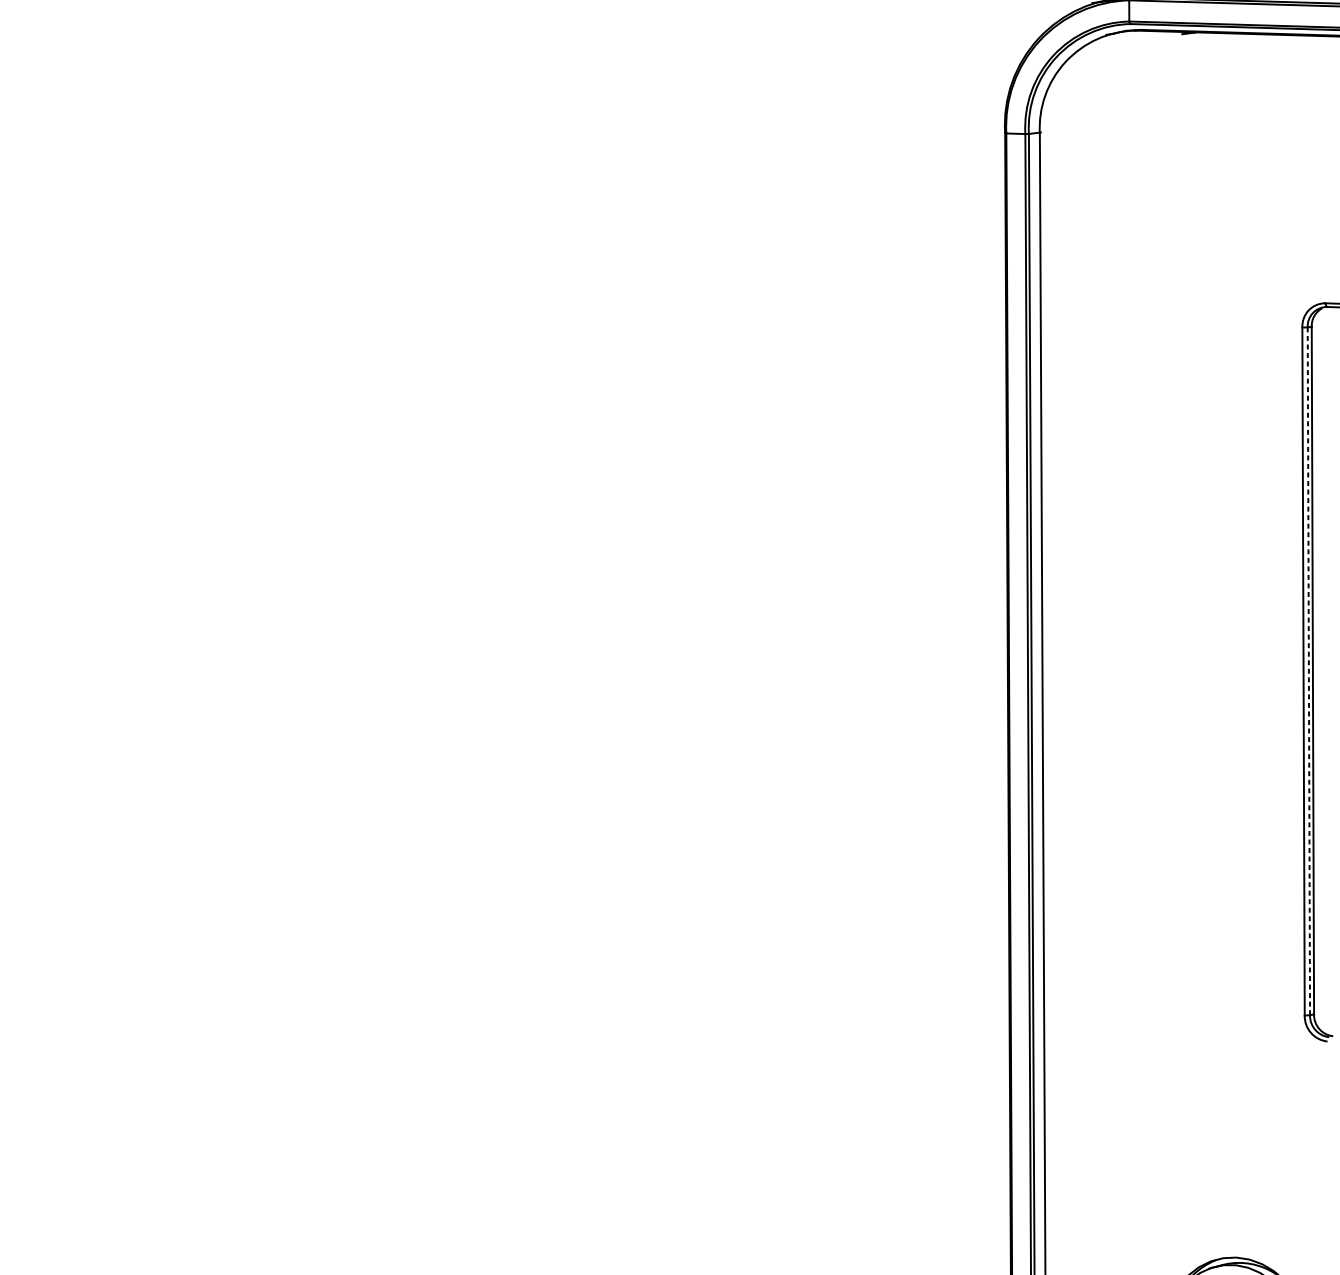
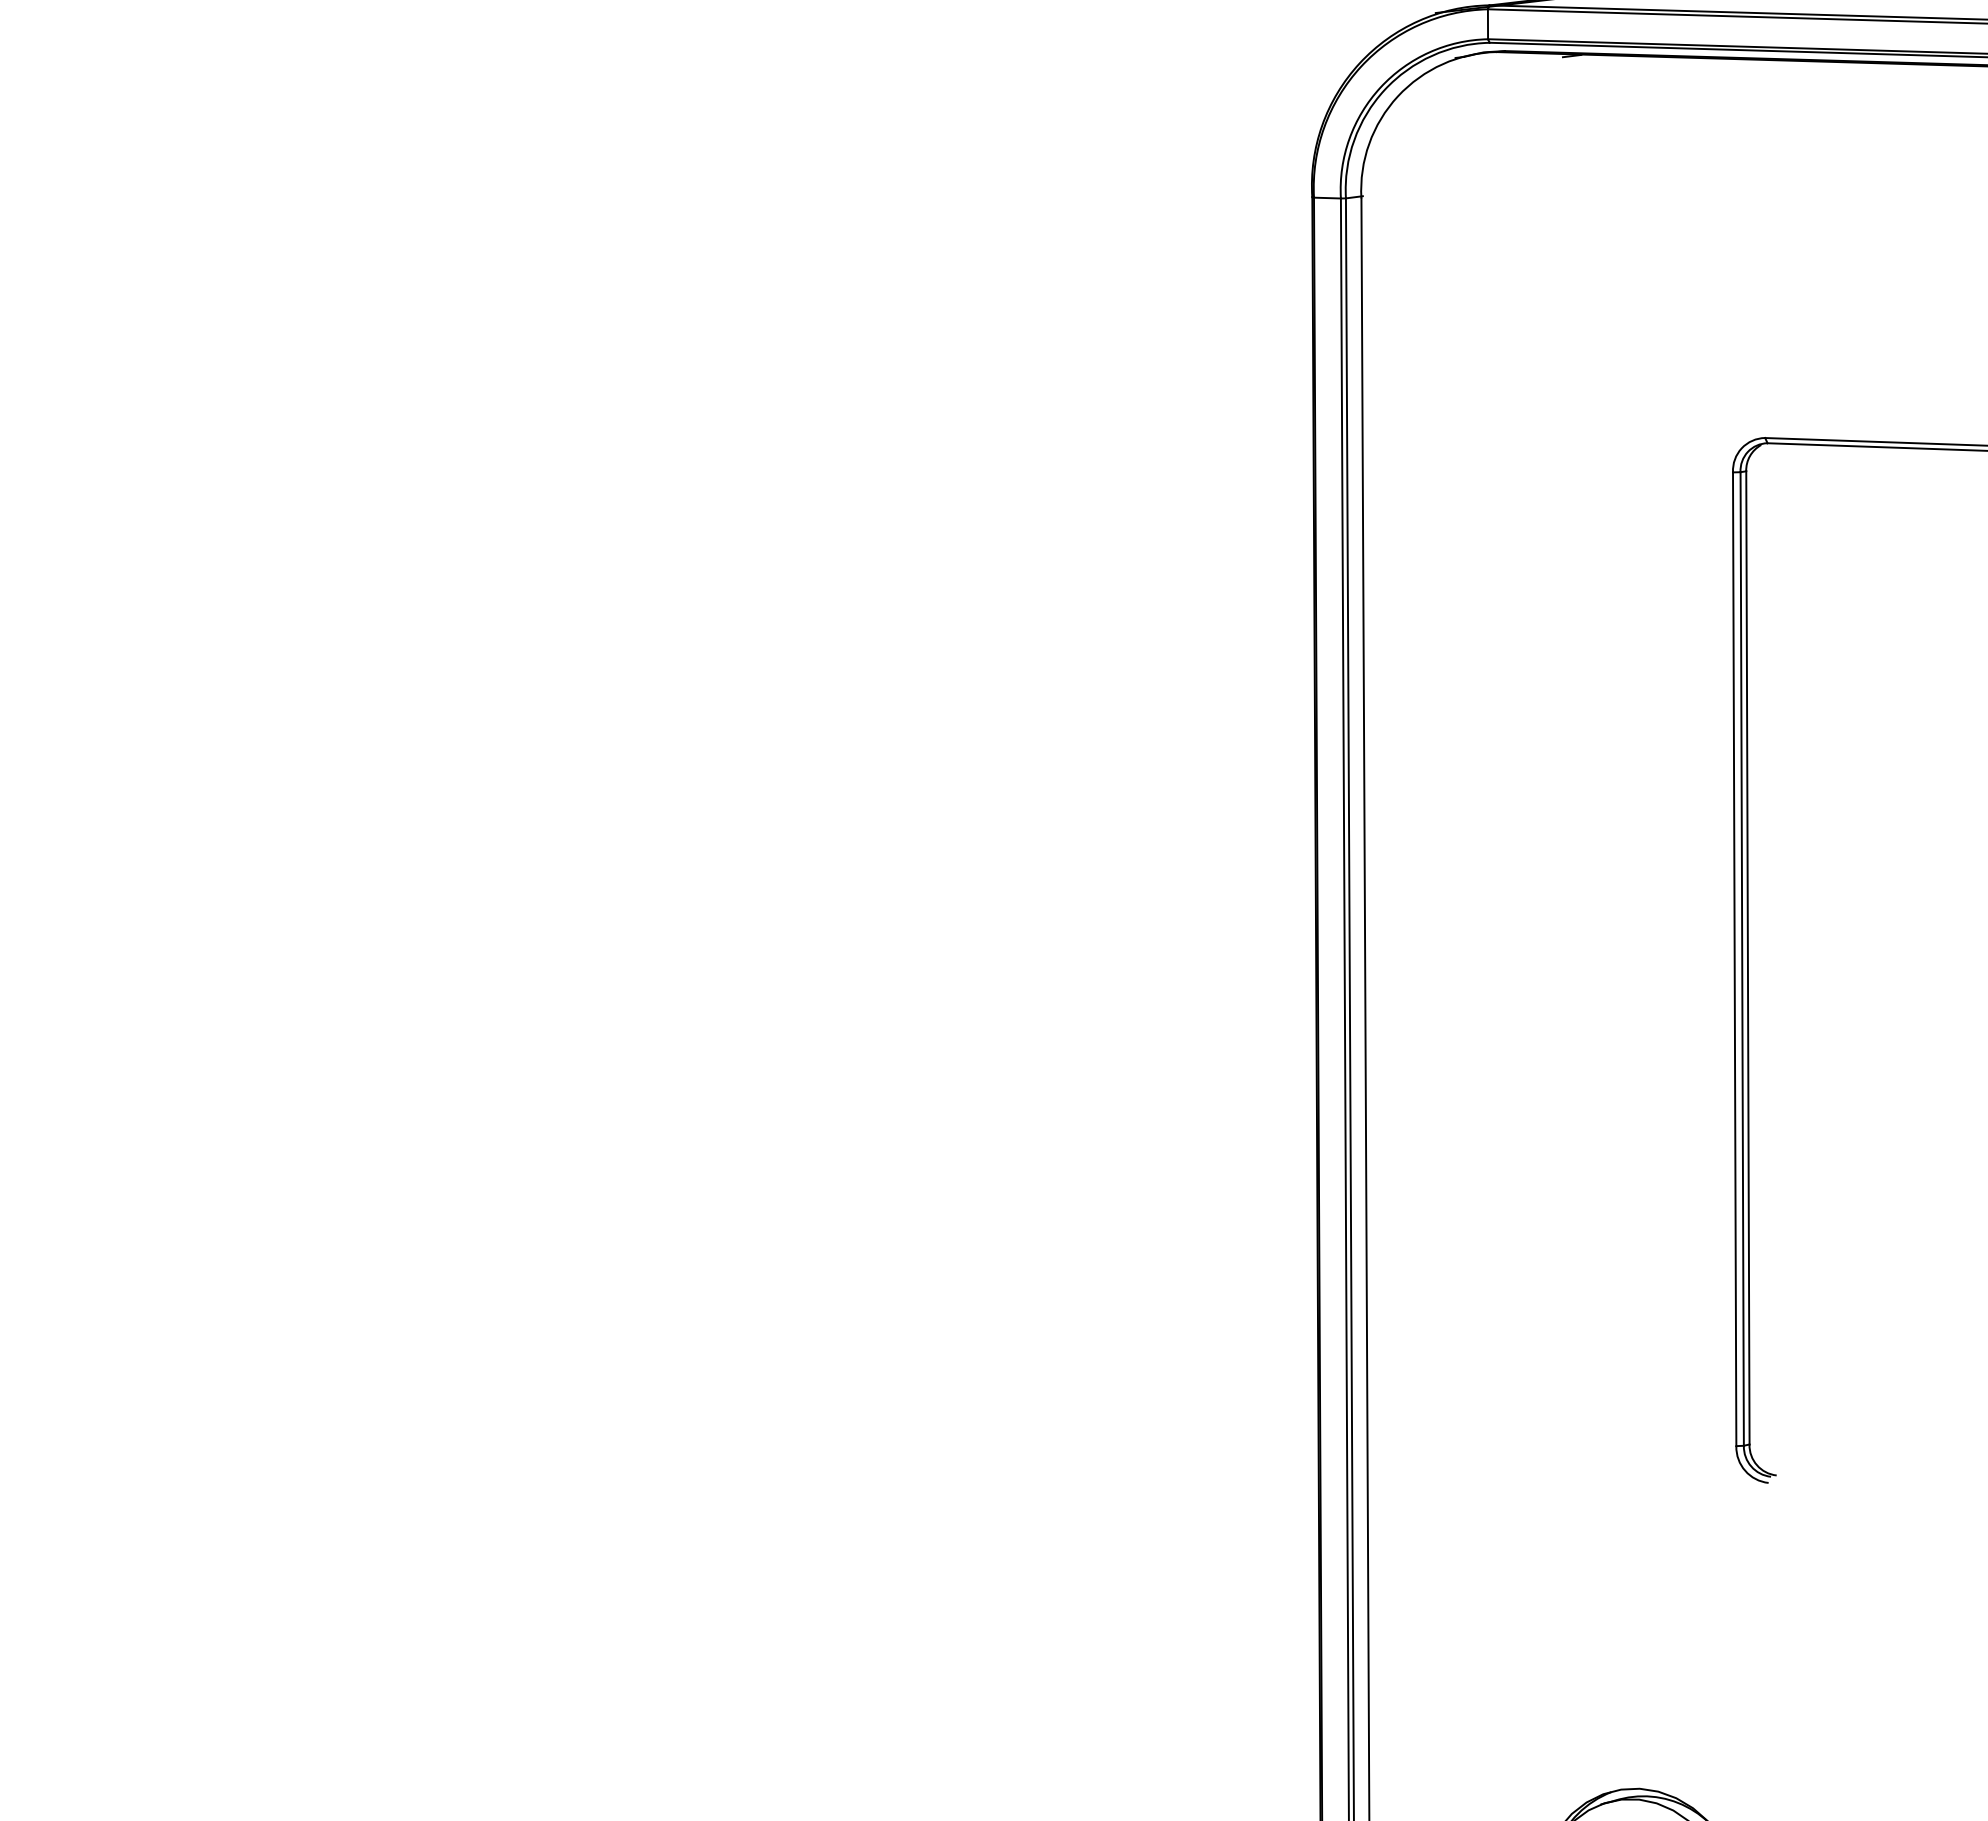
line: (1309, 671) -> (1742, 959), dashed -> solid

